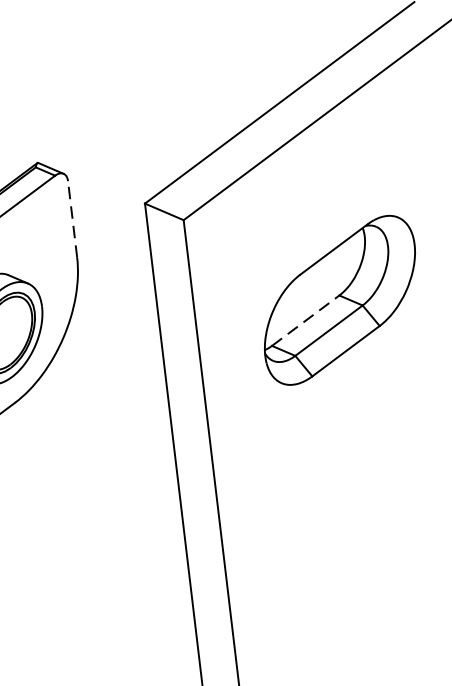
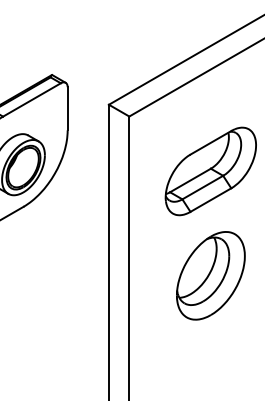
line: (72, 219) -> (67, 108), dashed -> solid
line: (305, 320) -> (190, 180), dashed -> solid
part: (361, 485) -> (210, 275), added

